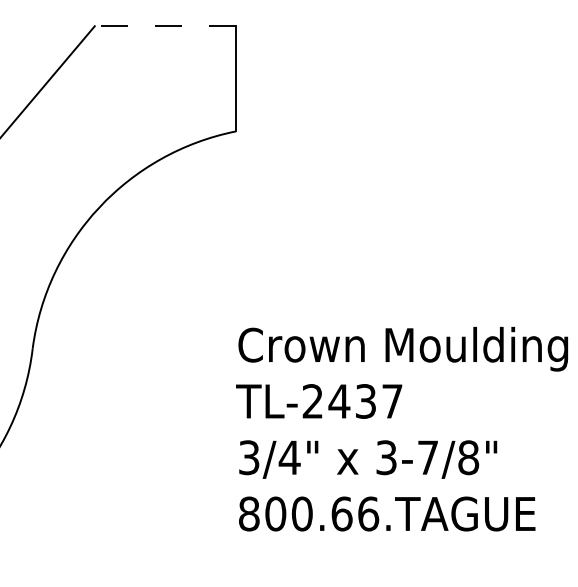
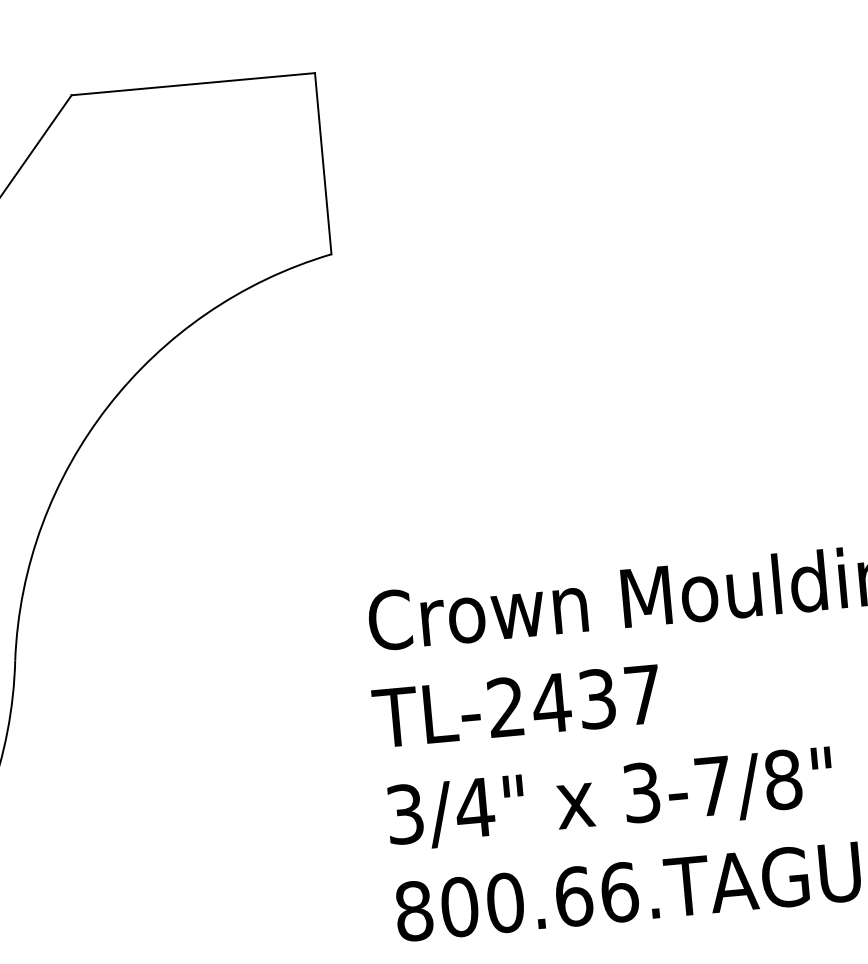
line: (165, 26) -> (193, 84), dashed -> solid

